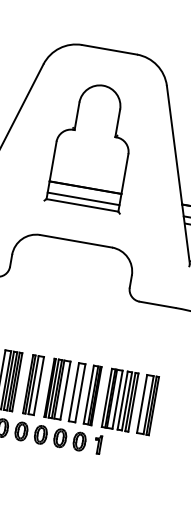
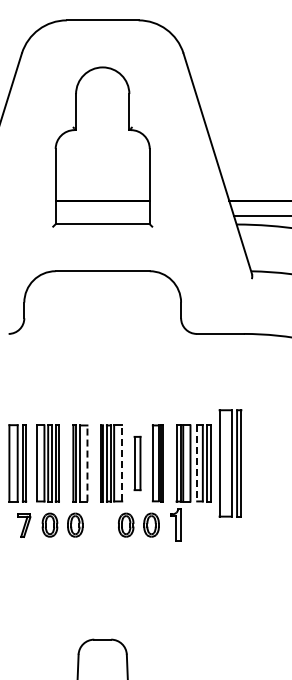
line: (83, 198) -> (102, 215), removed
line: (38, 386) -> (87, 463), solid -> dashed
line: (65, 390) -> (122, 463), solid -> dashed
part: (77, 392) -> (137, 463), size x0.7
line: (122, 400) -> (197, 463), solid -> dashed
part: (147, 404) -> (229, 463), size x1.4
part: (40, 434) -> (100, 524), removed
part: (98, 444) -> (175, 524), size x1.4

